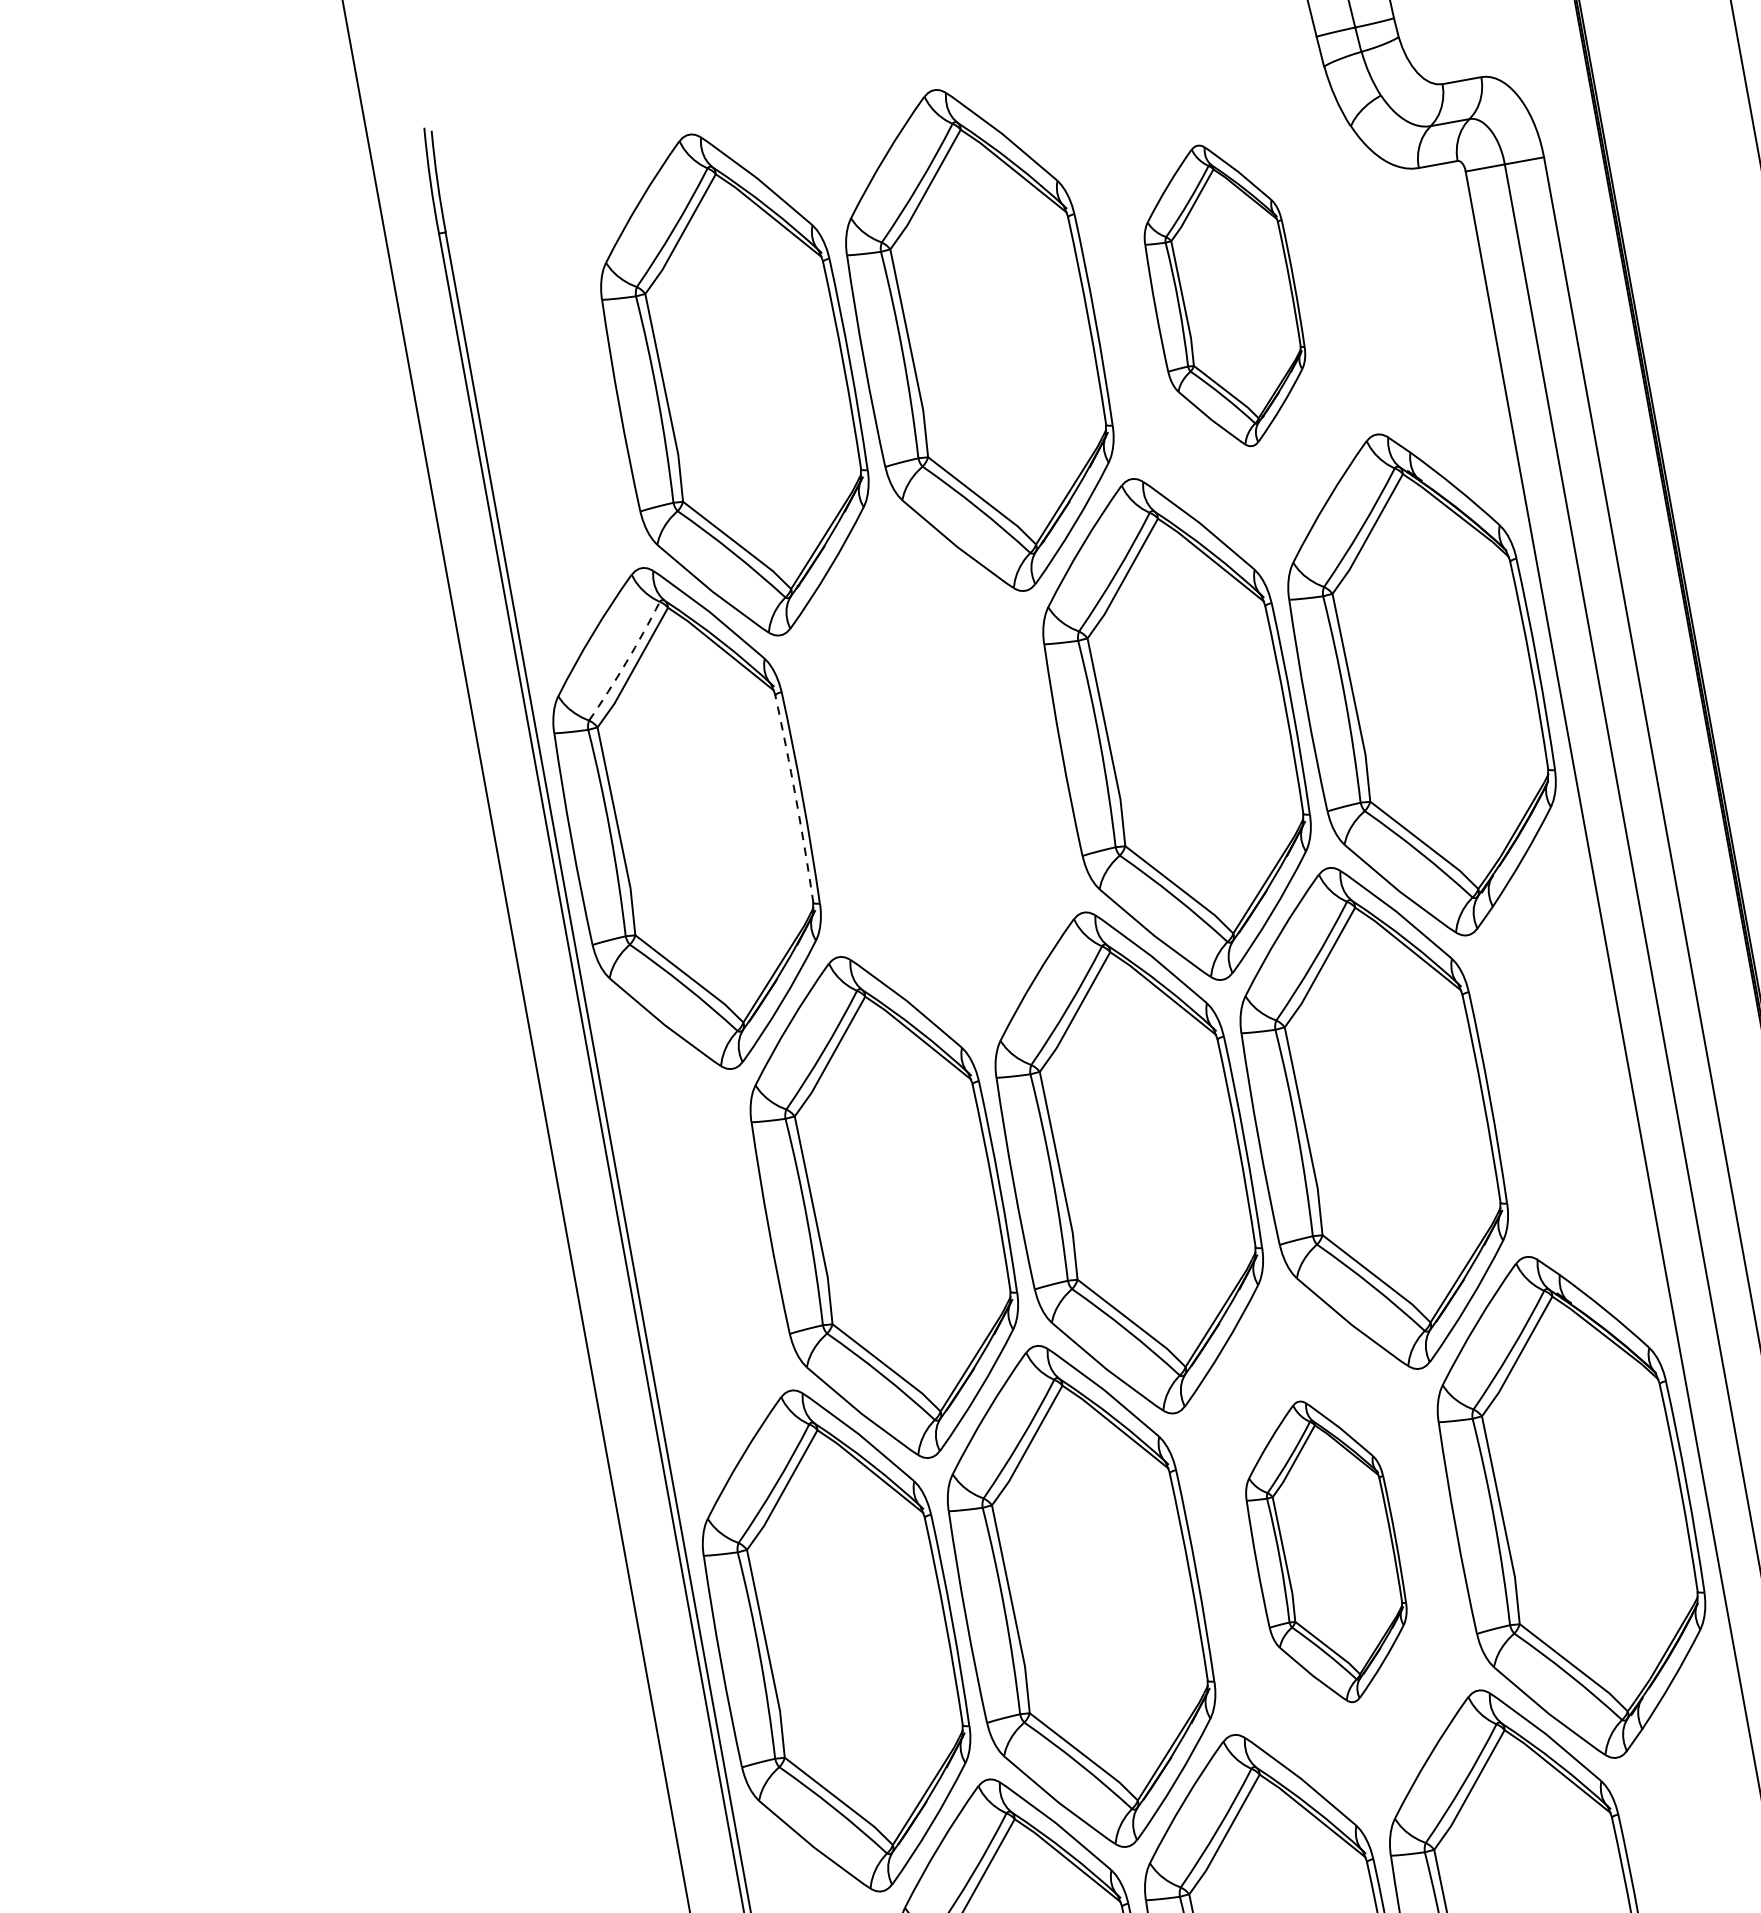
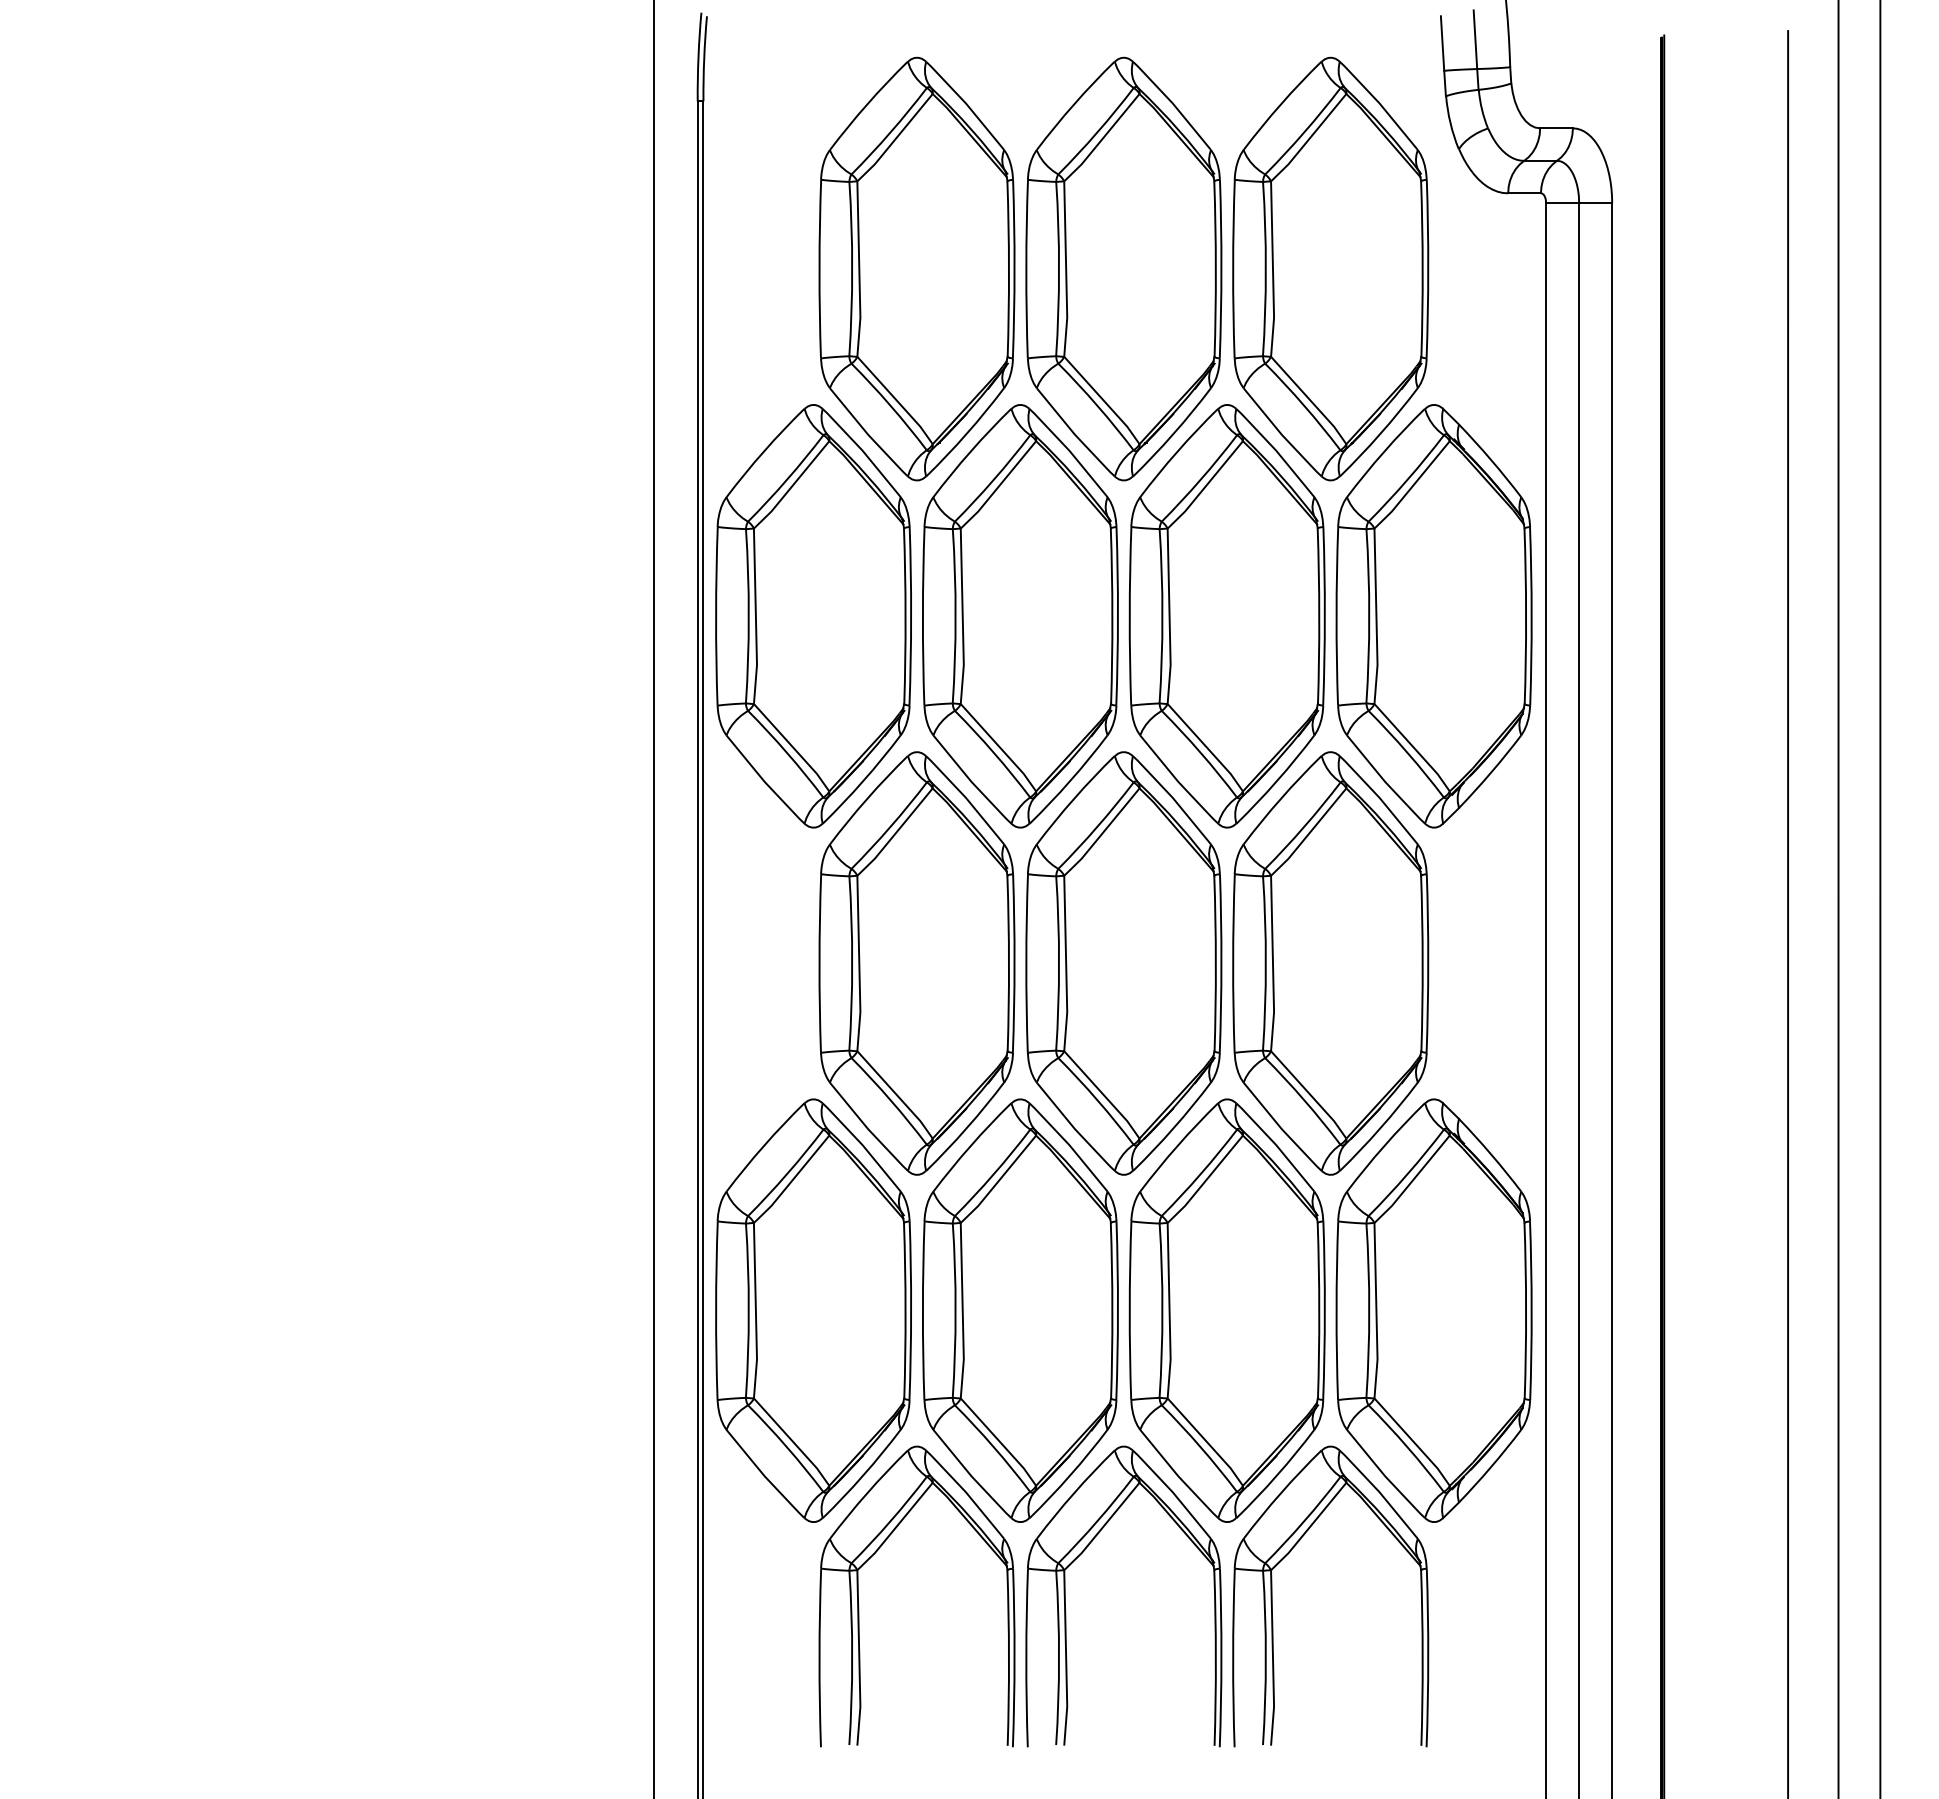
part: (1224, 295) -> (1330, 268), size x1.67
arc: (626, 662) -> (787, 479), dashed -> solid
part: (932, 774) -> (1020, 616), added
arc: (795, 798) -> (905, 616), dashed -> solid
part: (1325, 1551) -> (1226, 1310), size x1.67

